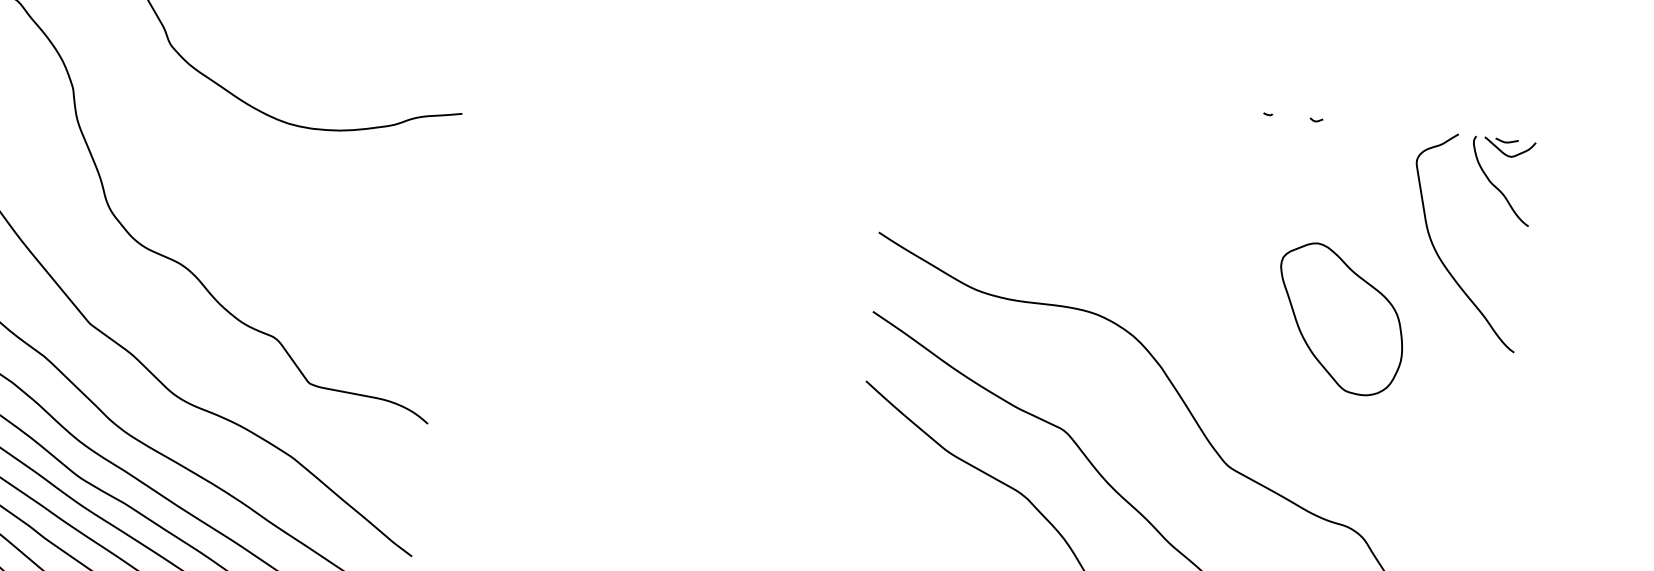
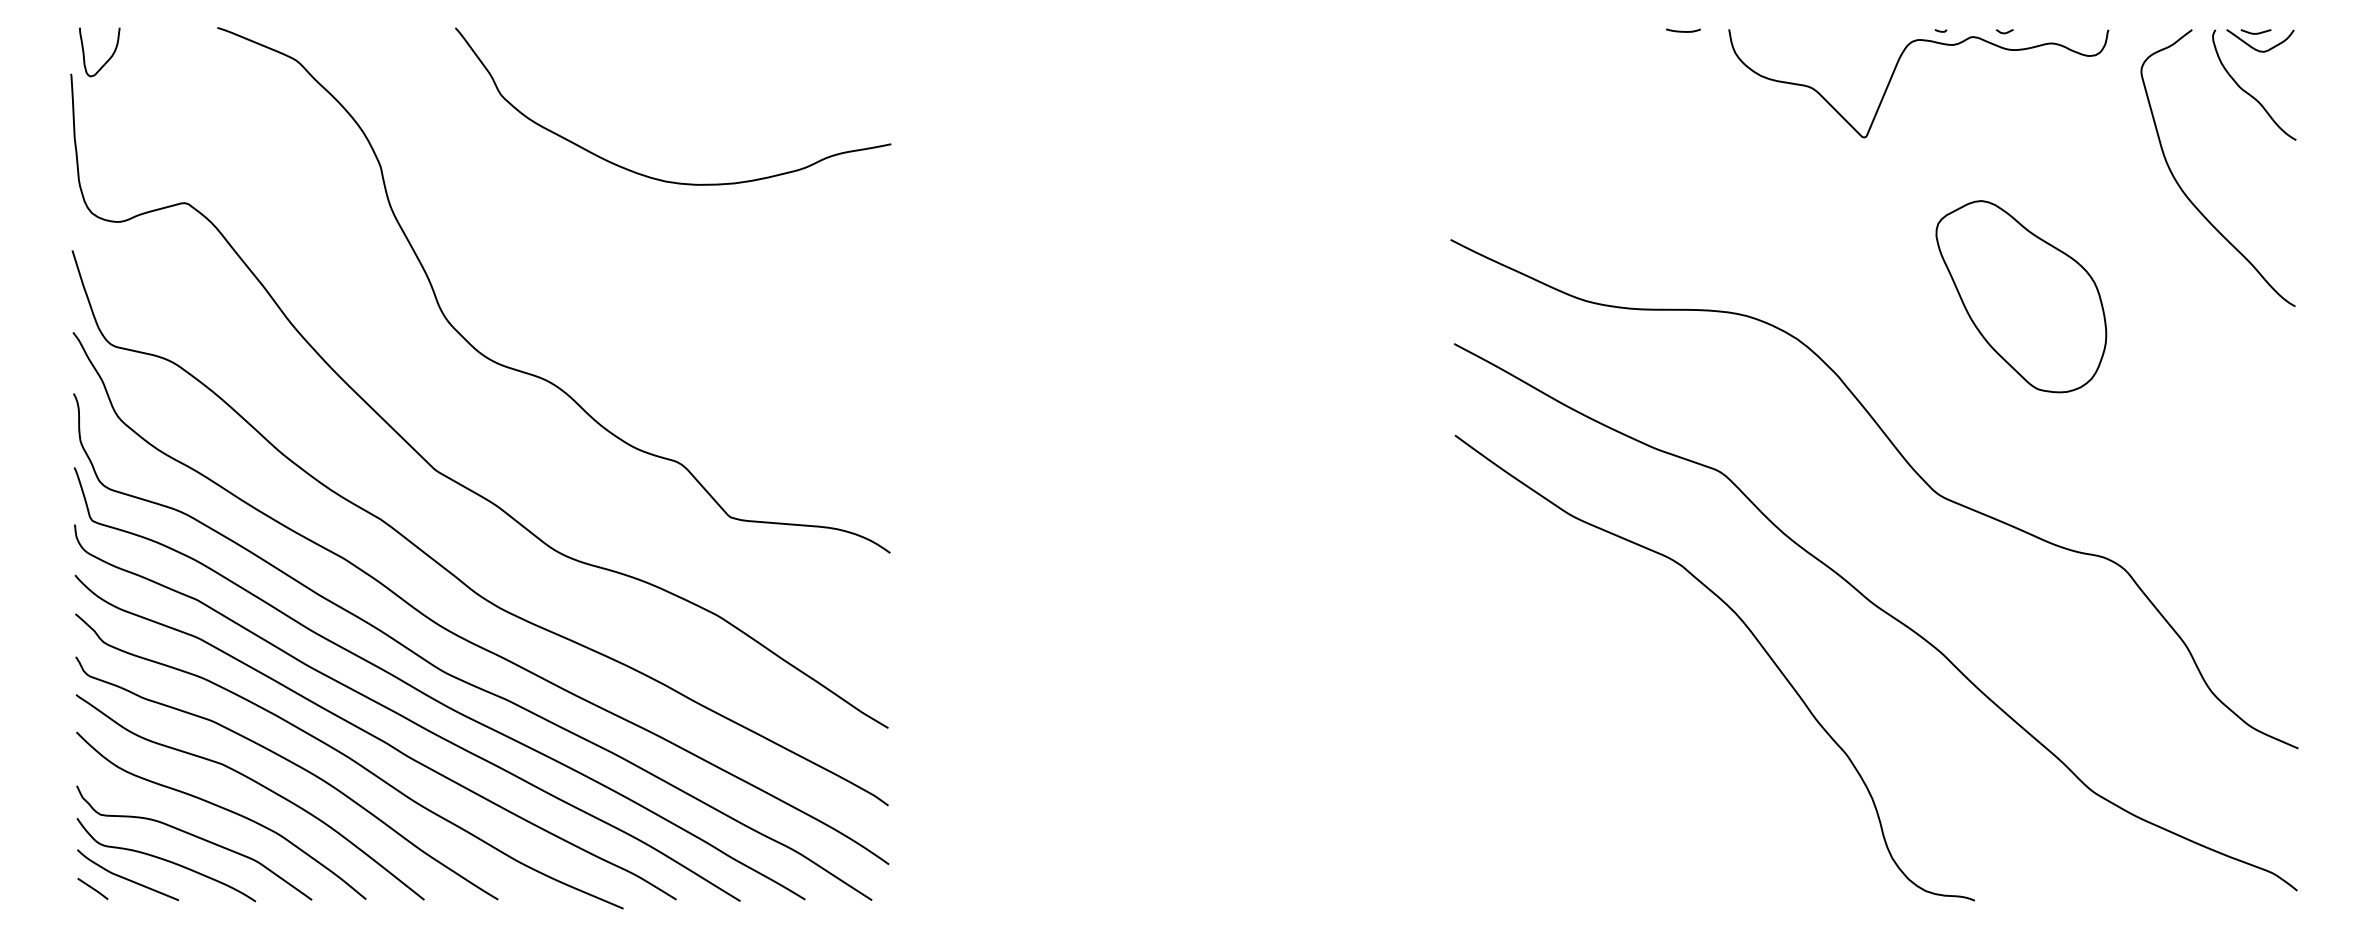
curve: (1072, 93) -> (1683, 31), added
curve: (1229, 142) -> (1894, 73), added
part: (1340, 319) -> (2021, 296), moved

